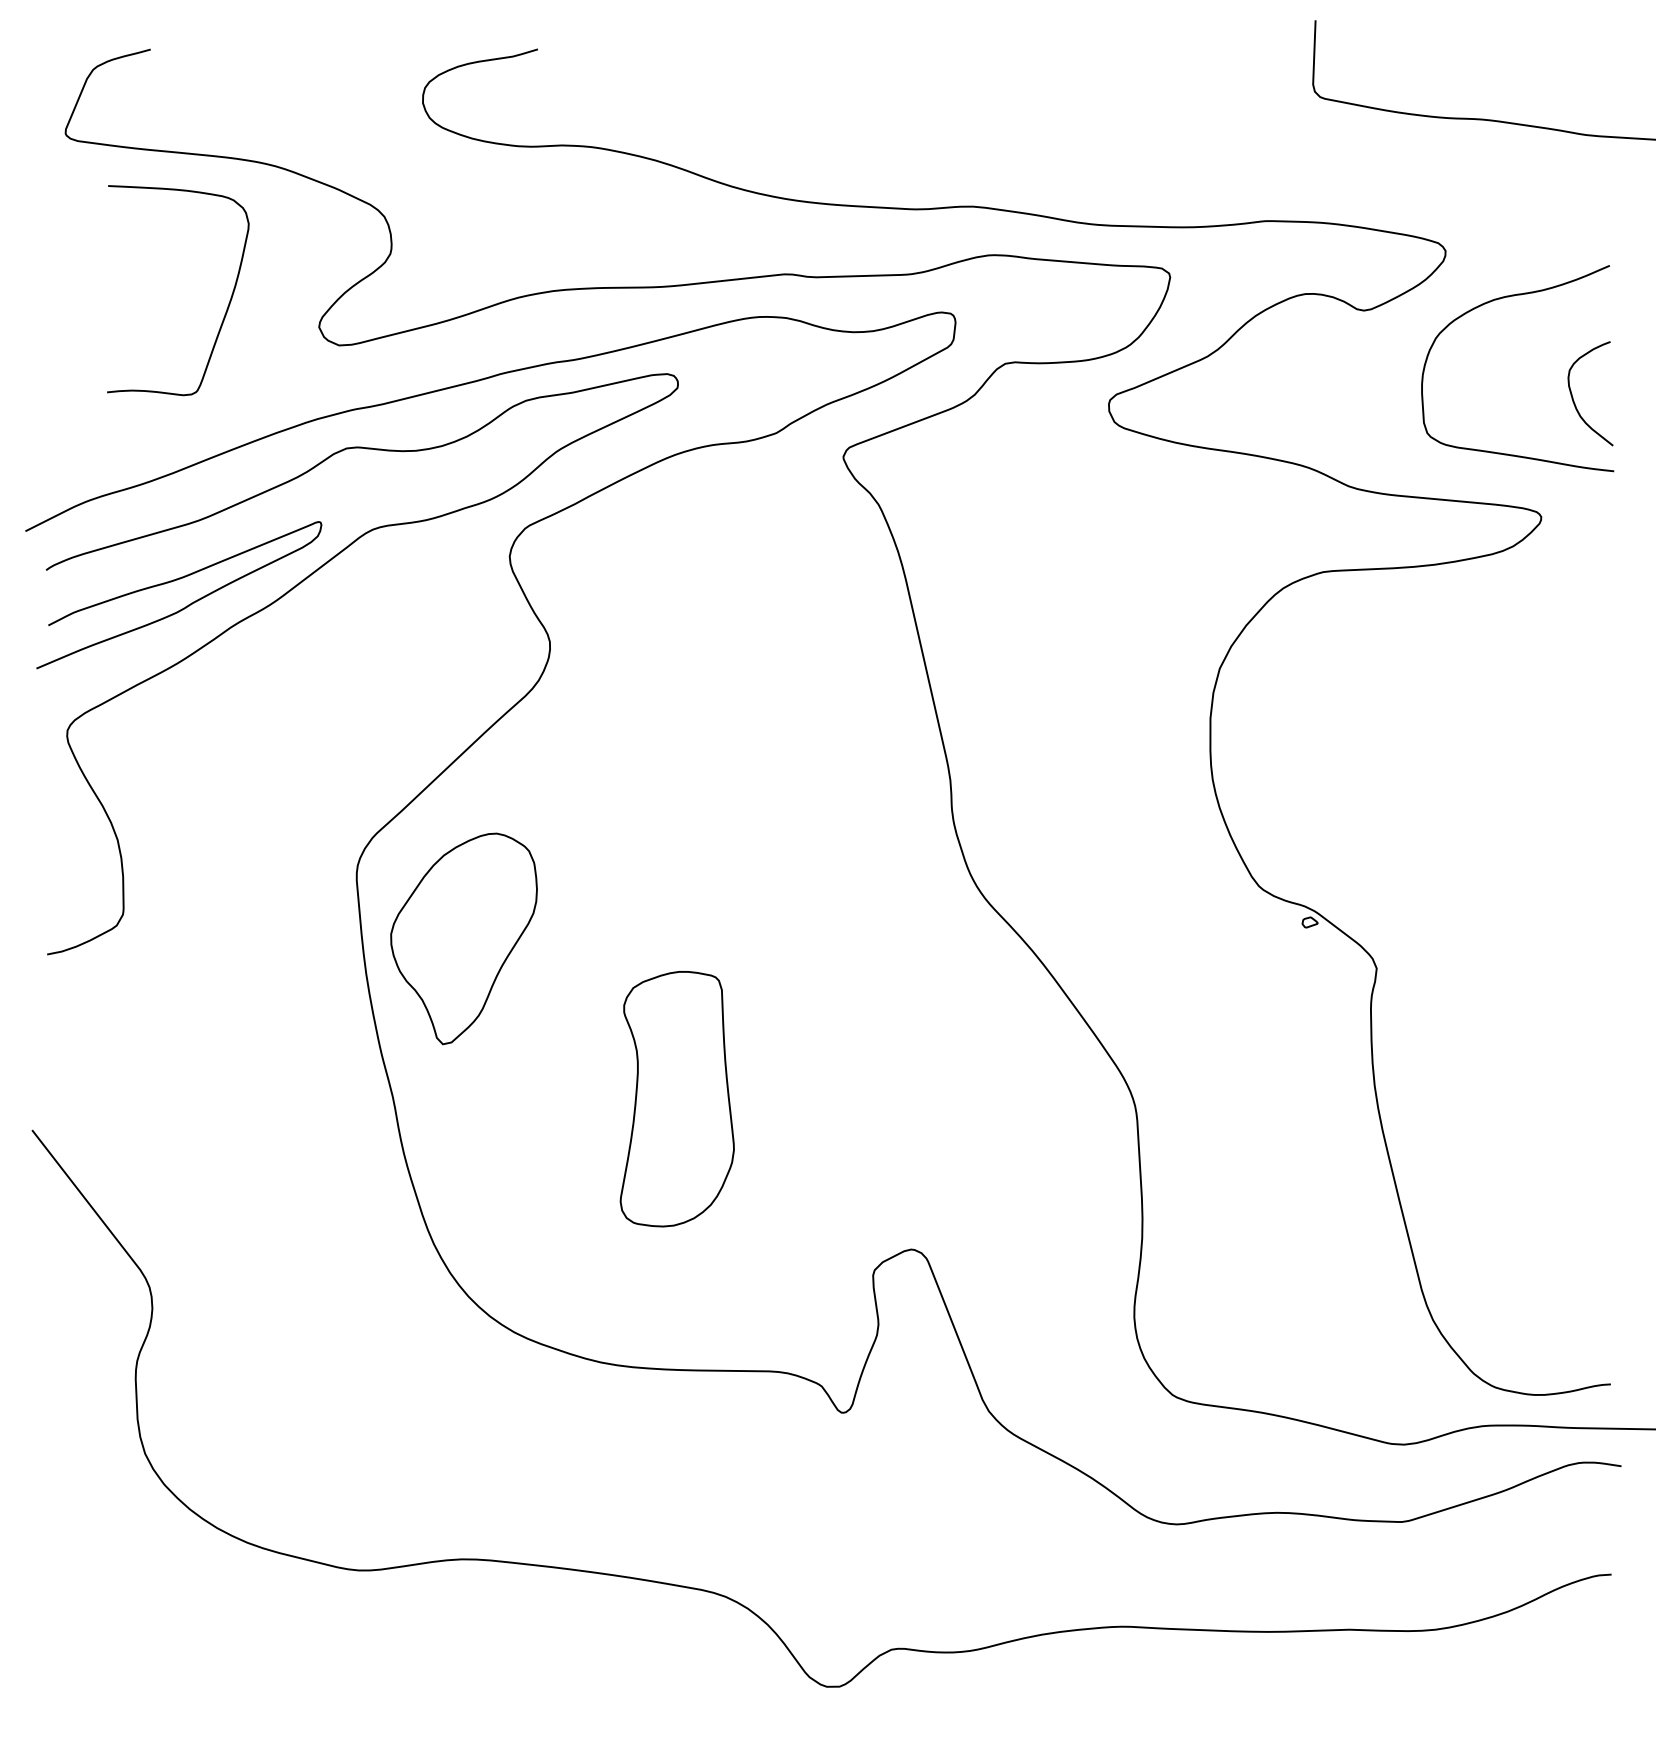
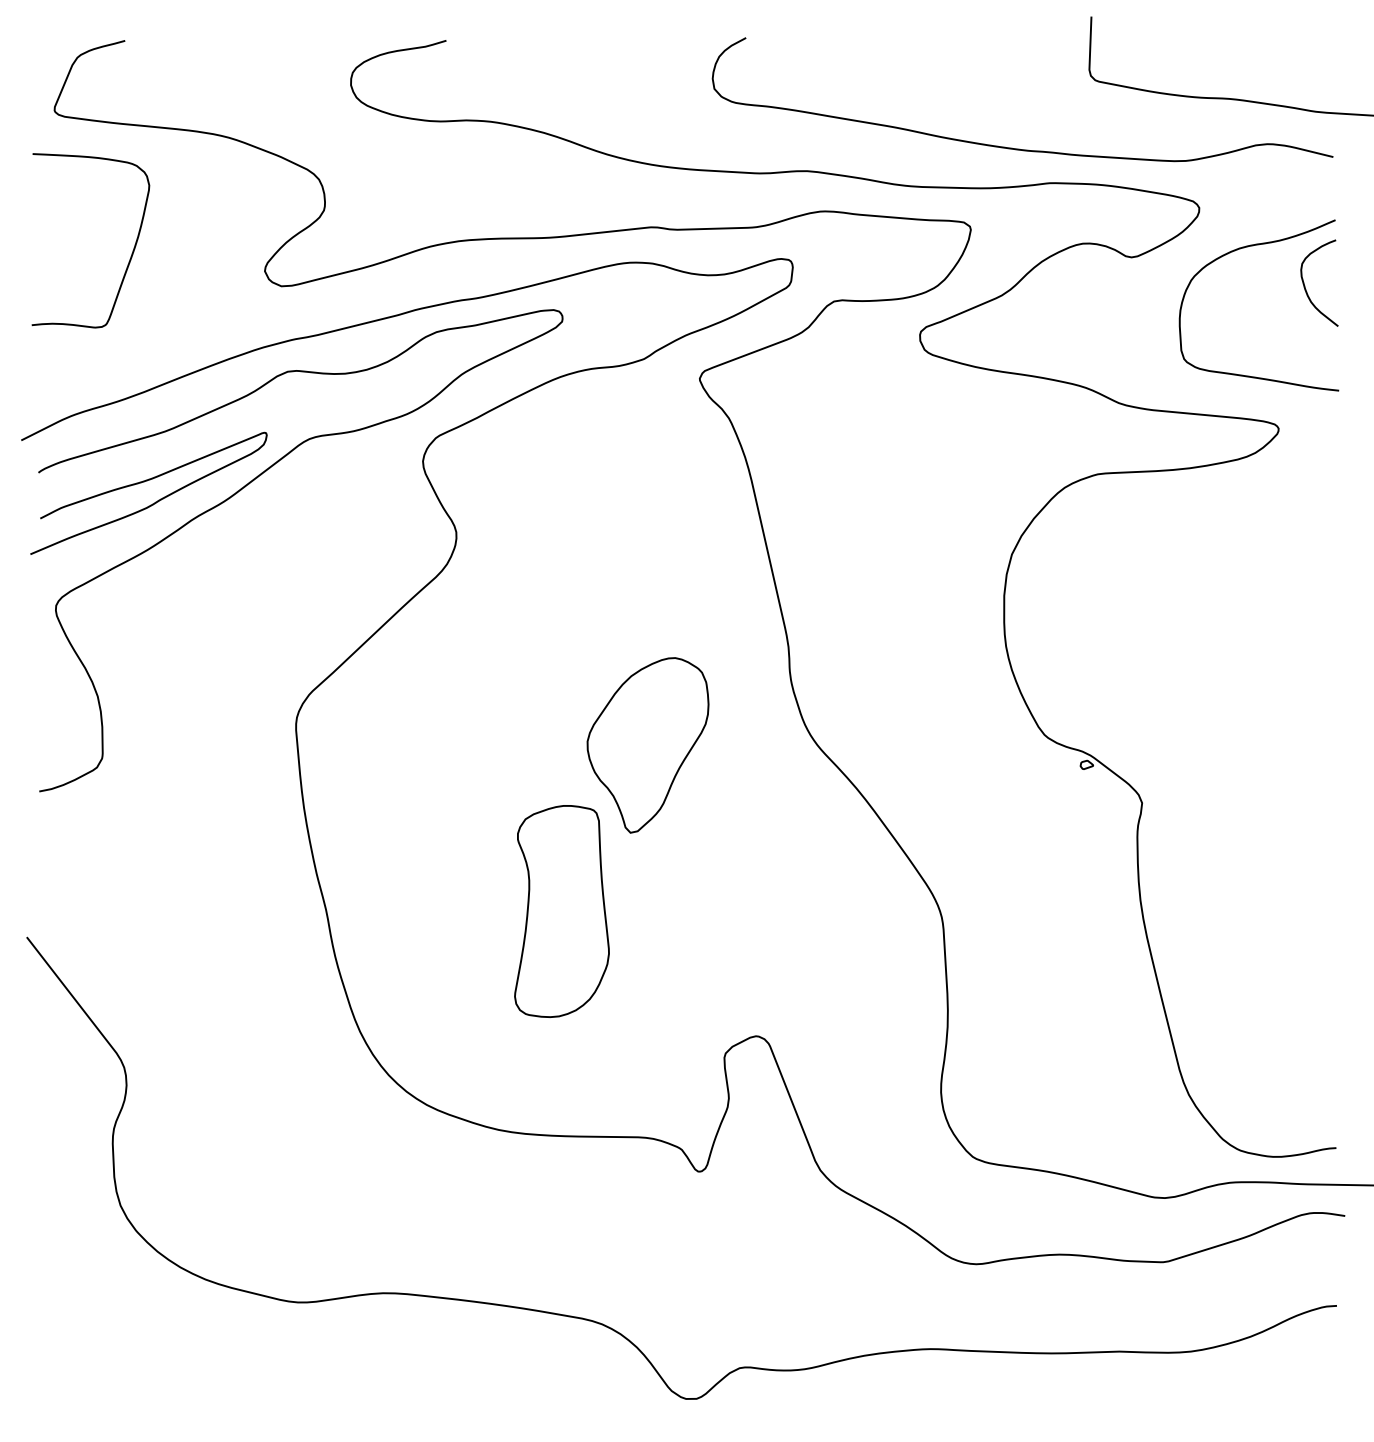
curve: (1228, 179) -> (1019, 148), added
curve: (225, 311) -> (129, 258), moved
curve: (1573, 397) -> (1305, 286), moved
part: (463, 938) -> (647, 745), moved

